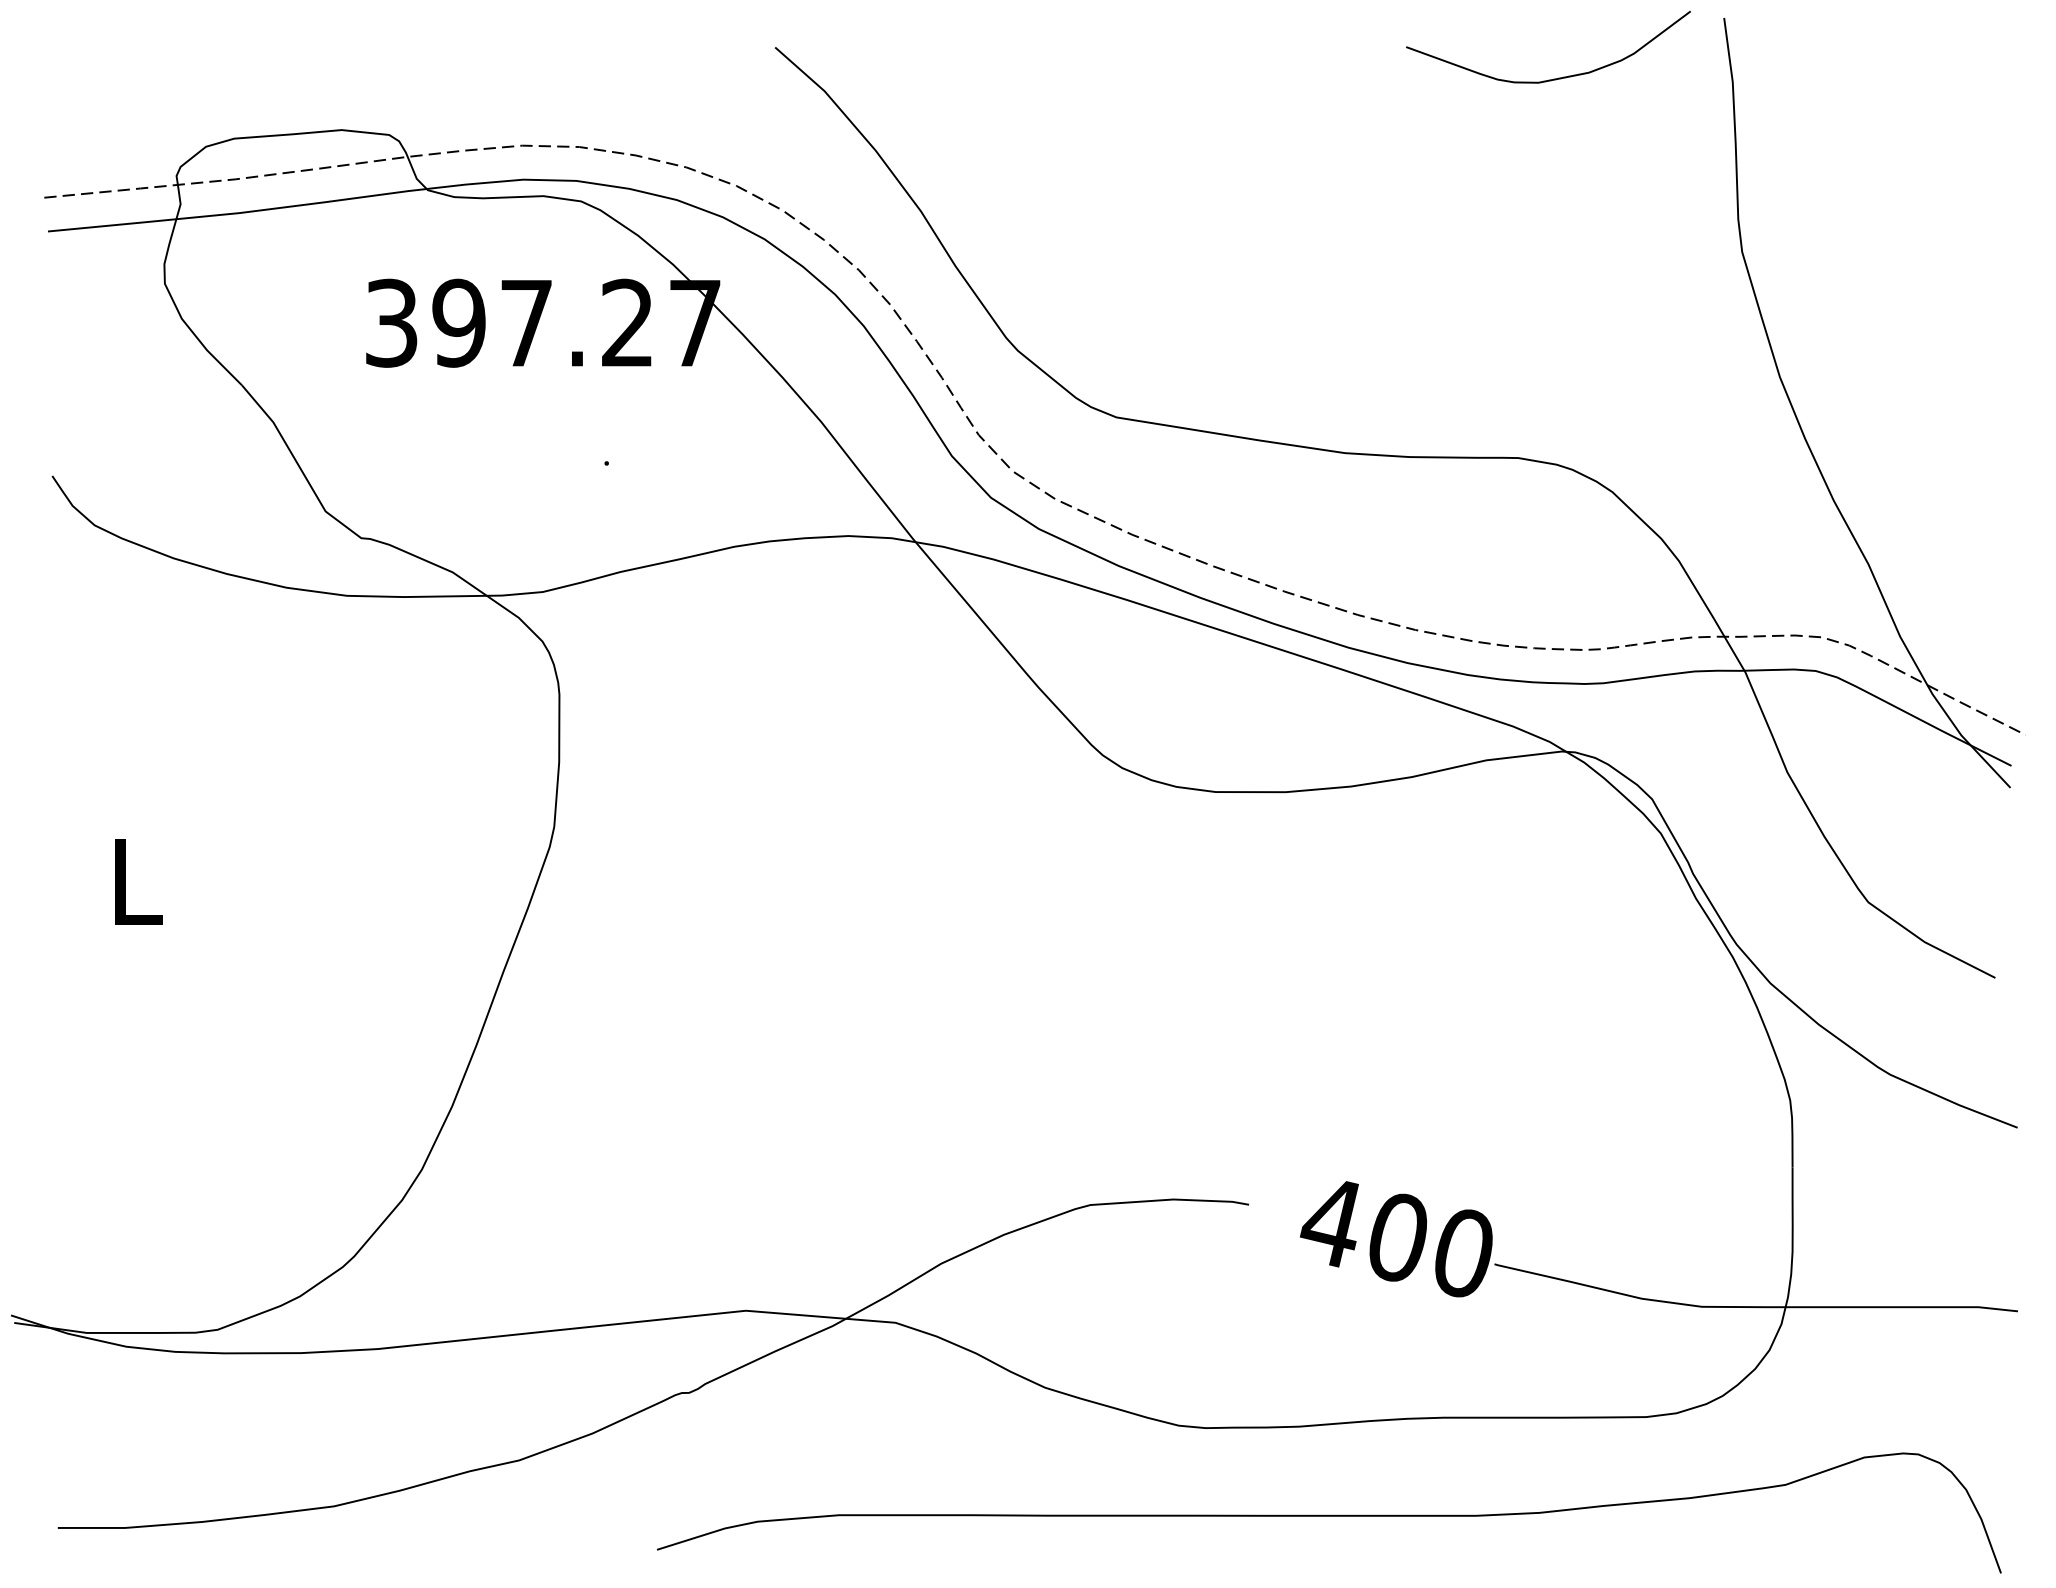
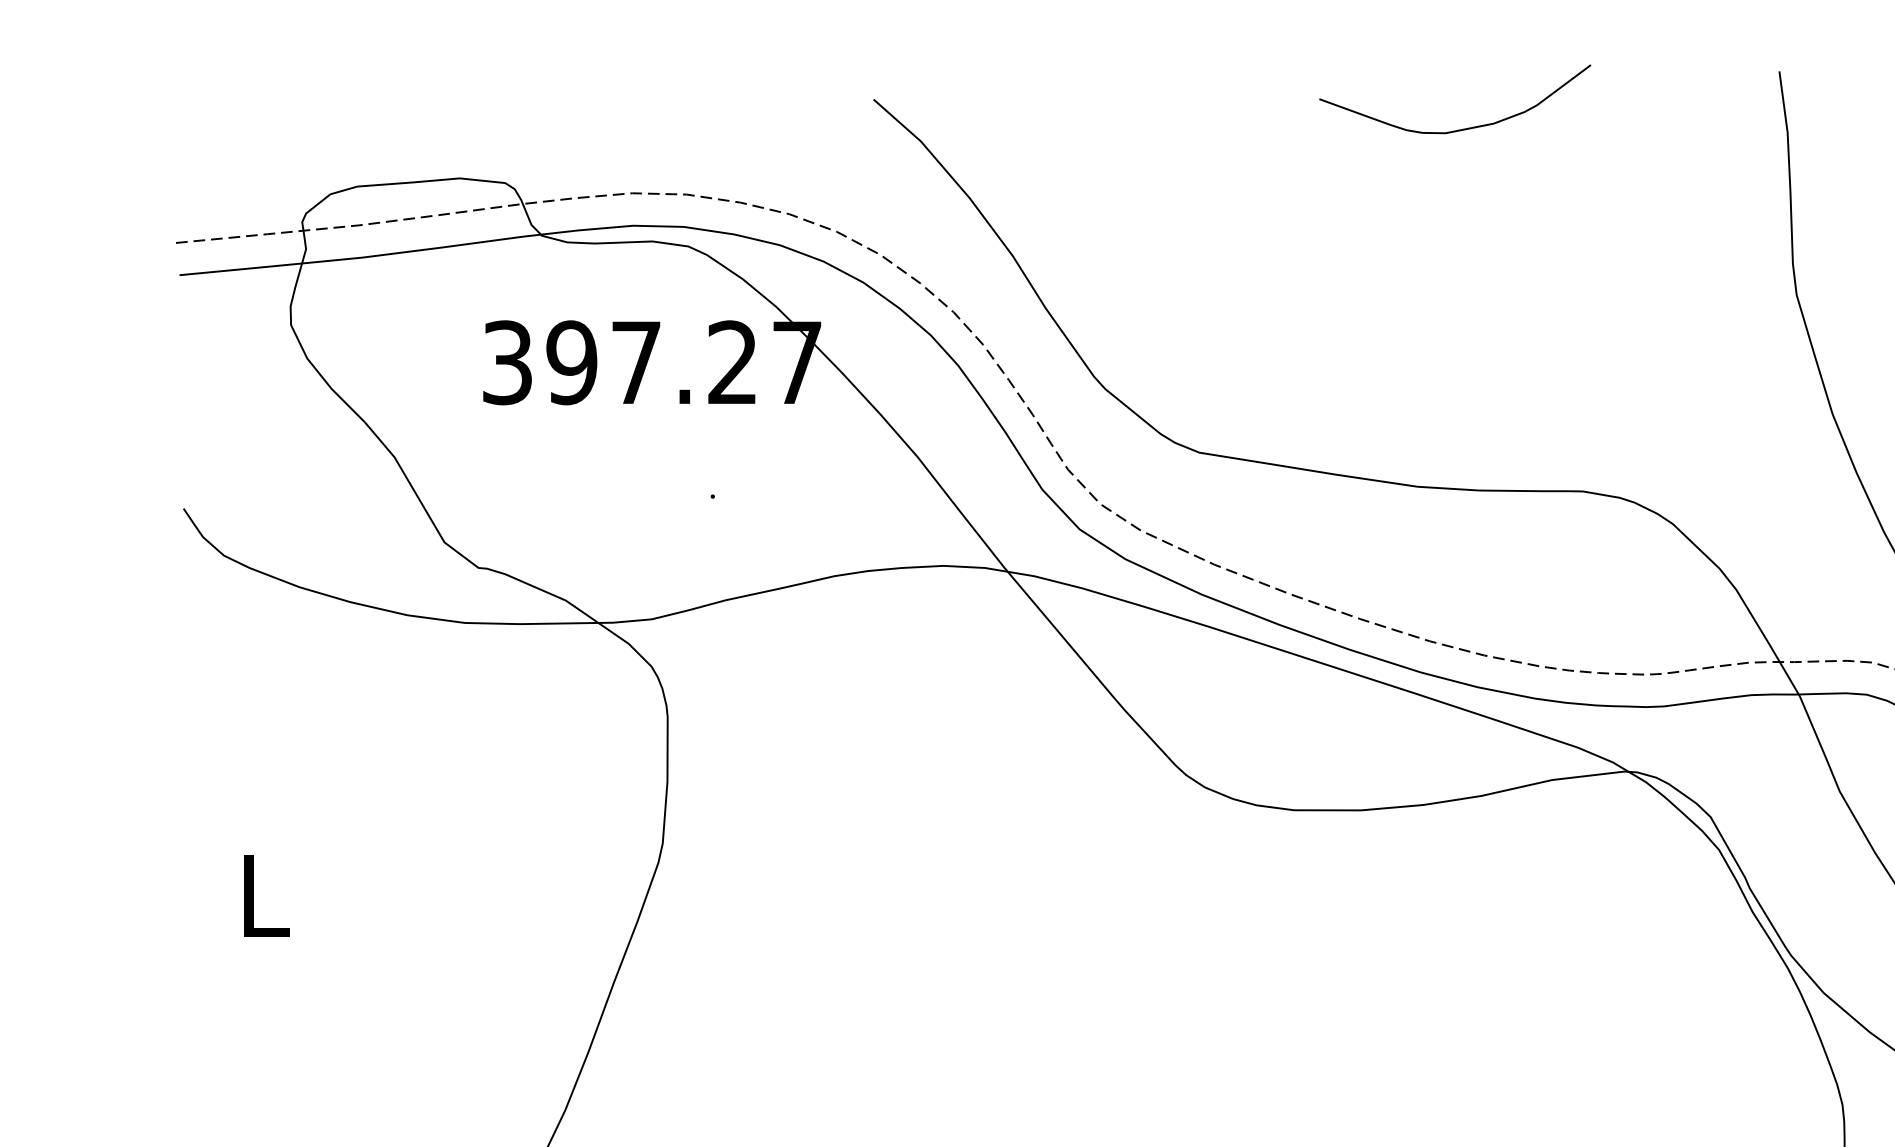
curve: (1553, 78) -> (1459, 129), moved

